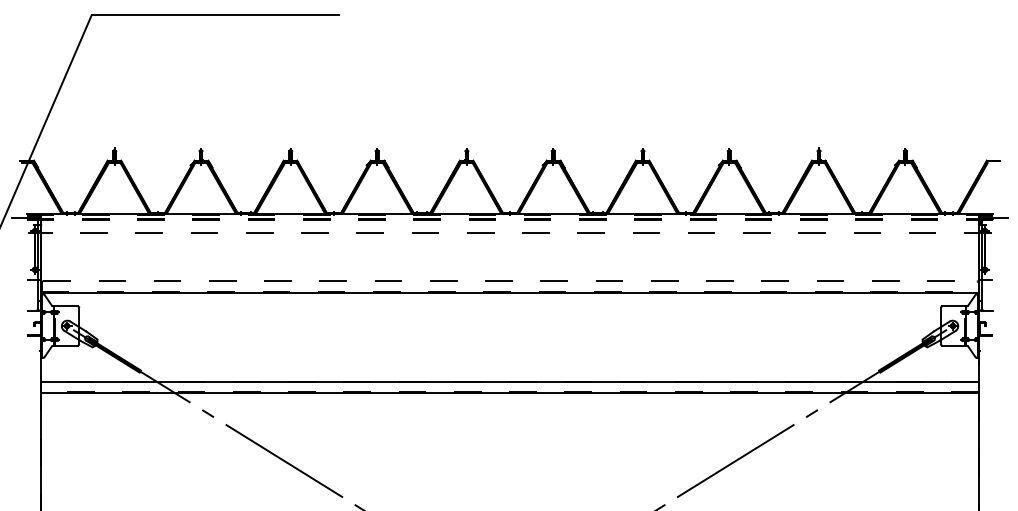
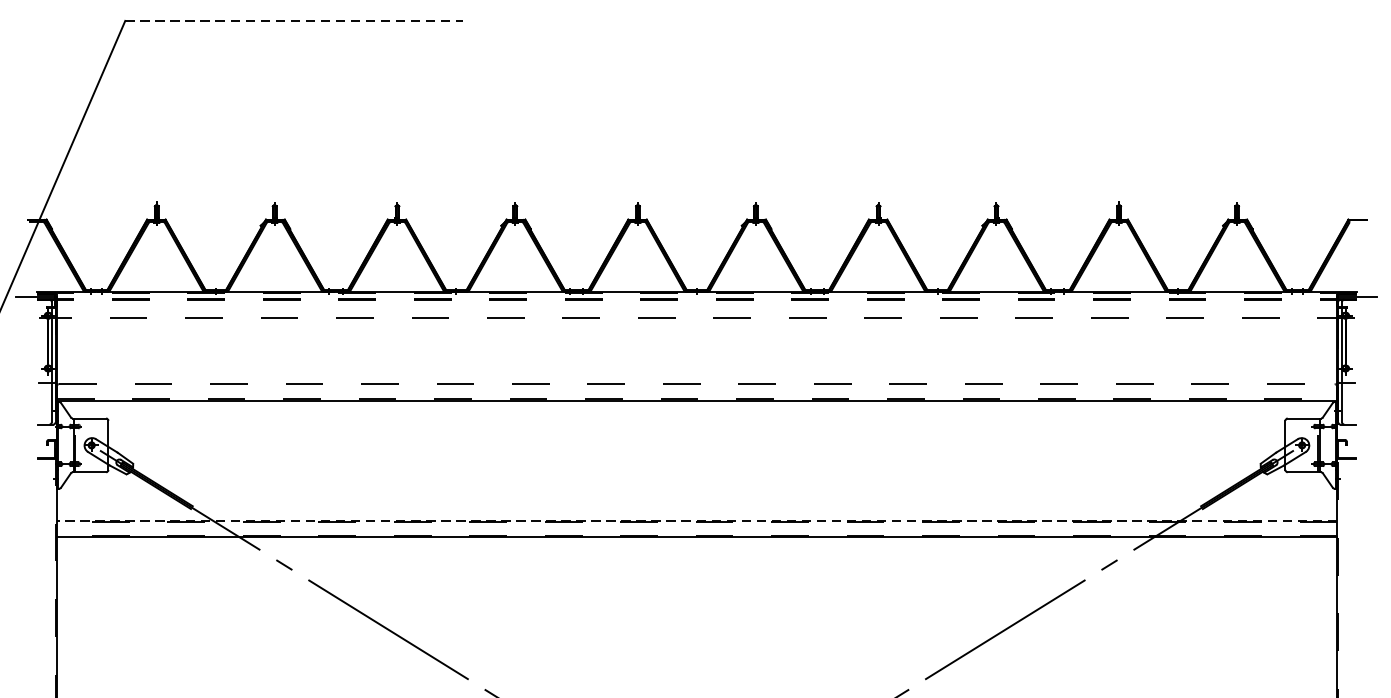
line: (215, 15) -> (294, 21), solid -> dashed
line: (510, 381) -> (697, 521), solid -> dashed

